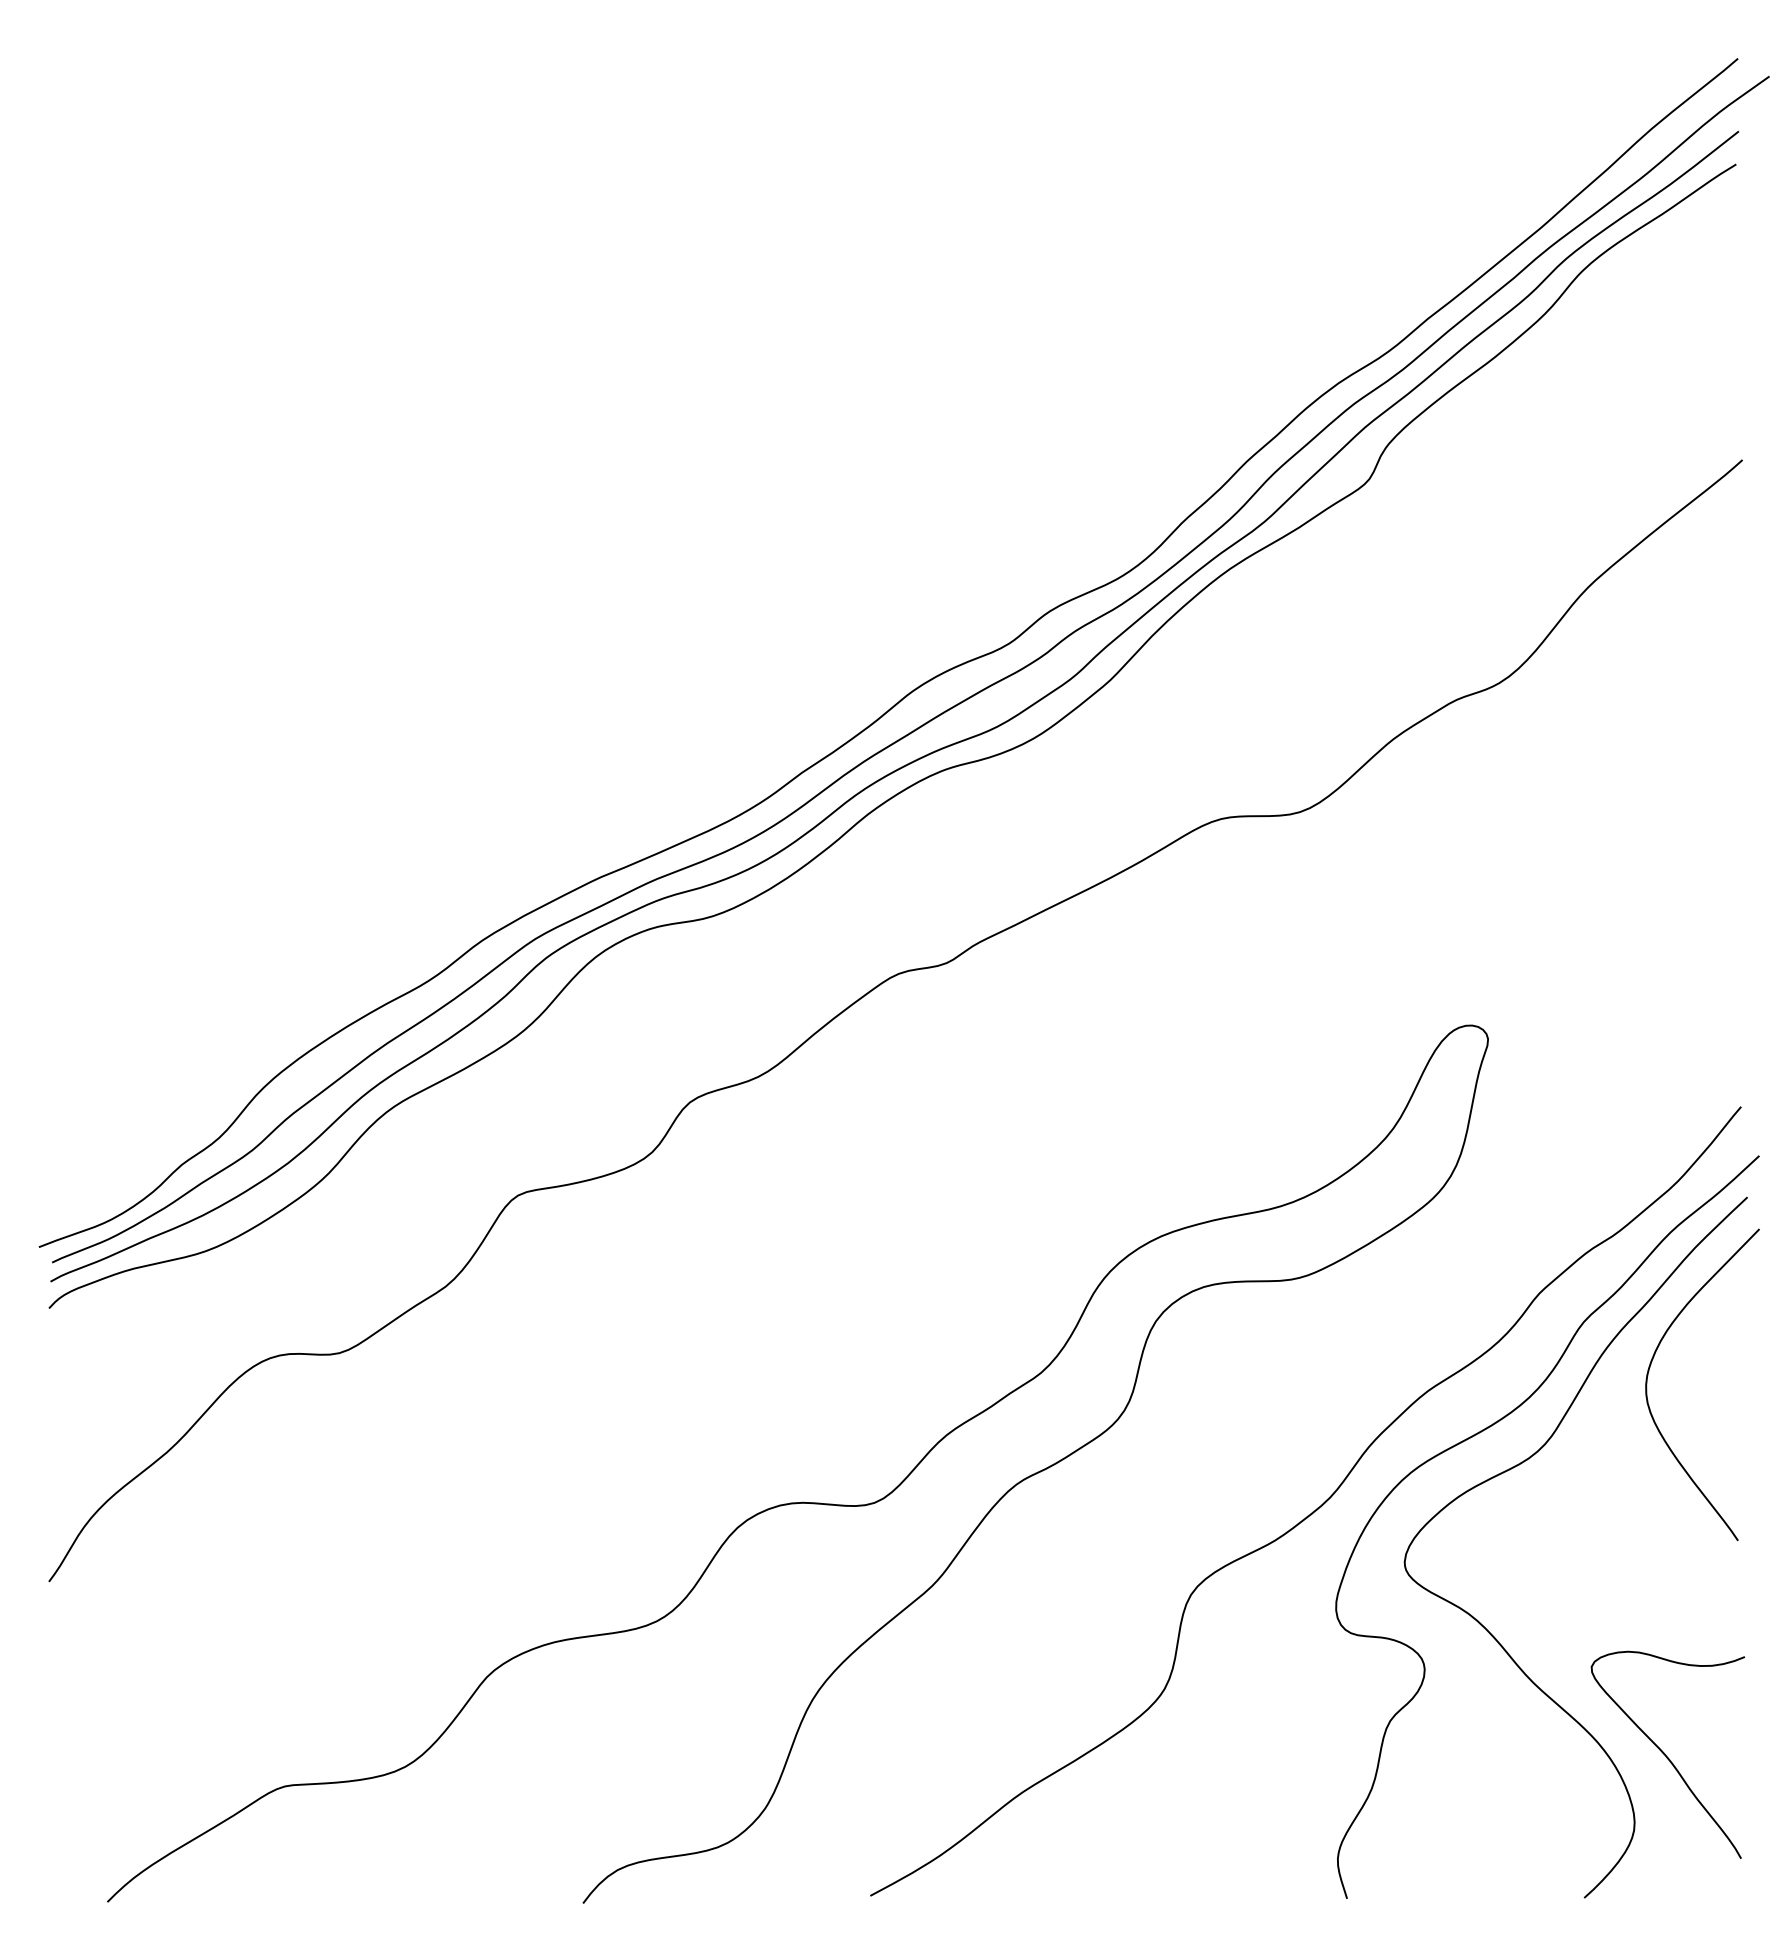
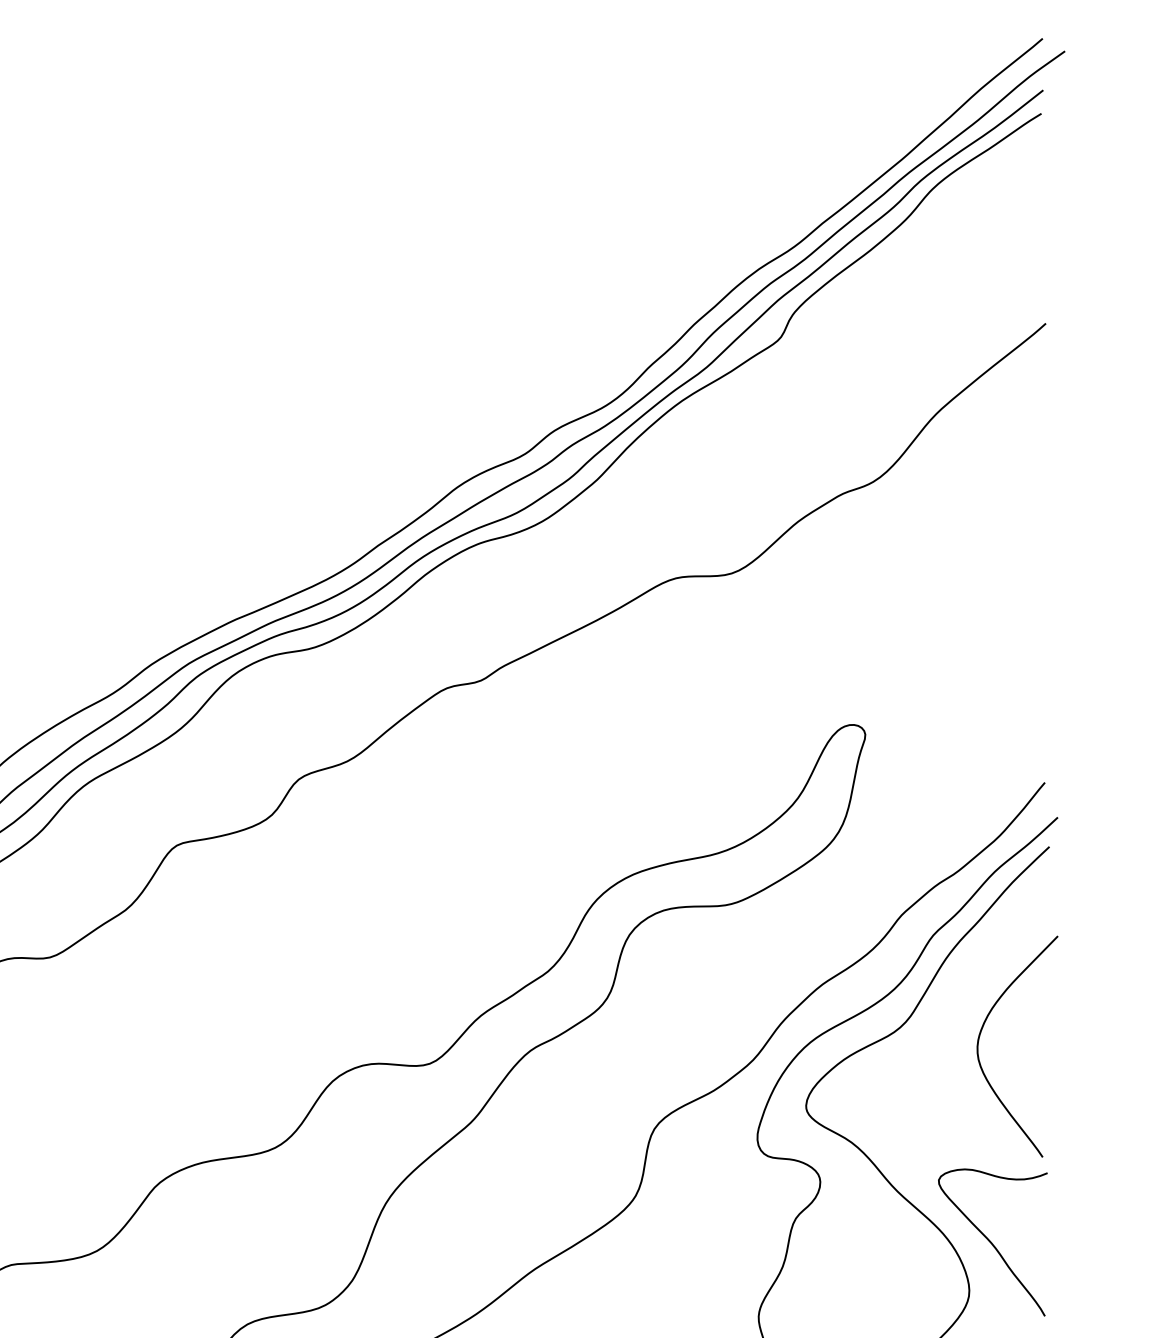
curve: (1649, 1371) -> (979, 1037), moved

